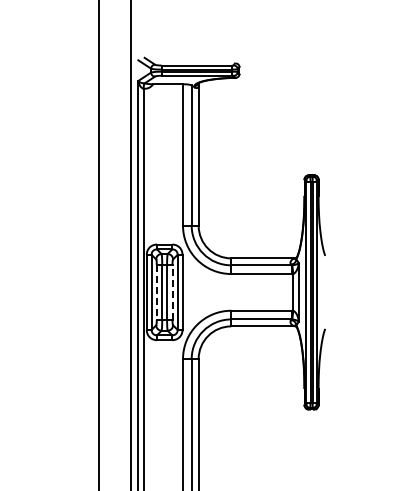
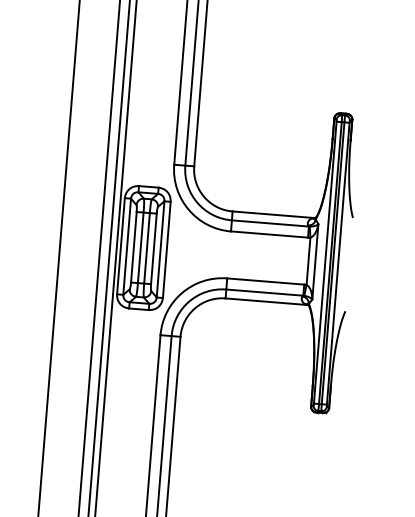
line: (156, 292) -> (133, 247), dashed -> solid
line: (172, 292) -> (153, 249), dashed -> solid

